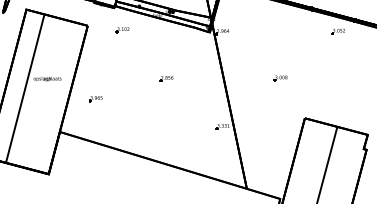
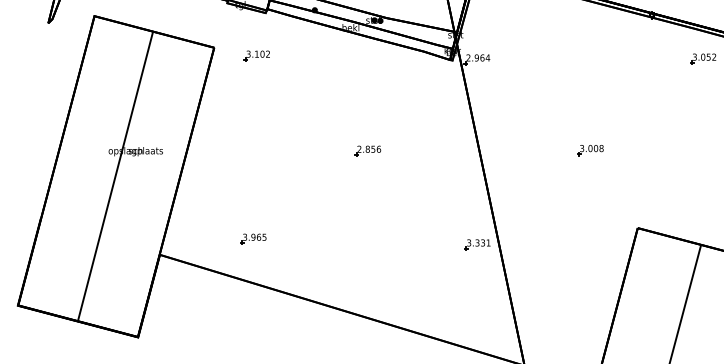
part: (122, 30) -> (256, 56), moved
line: (25, 88) -> (116, 175), moved
part: (95, 99) -> (252, 240), moved

